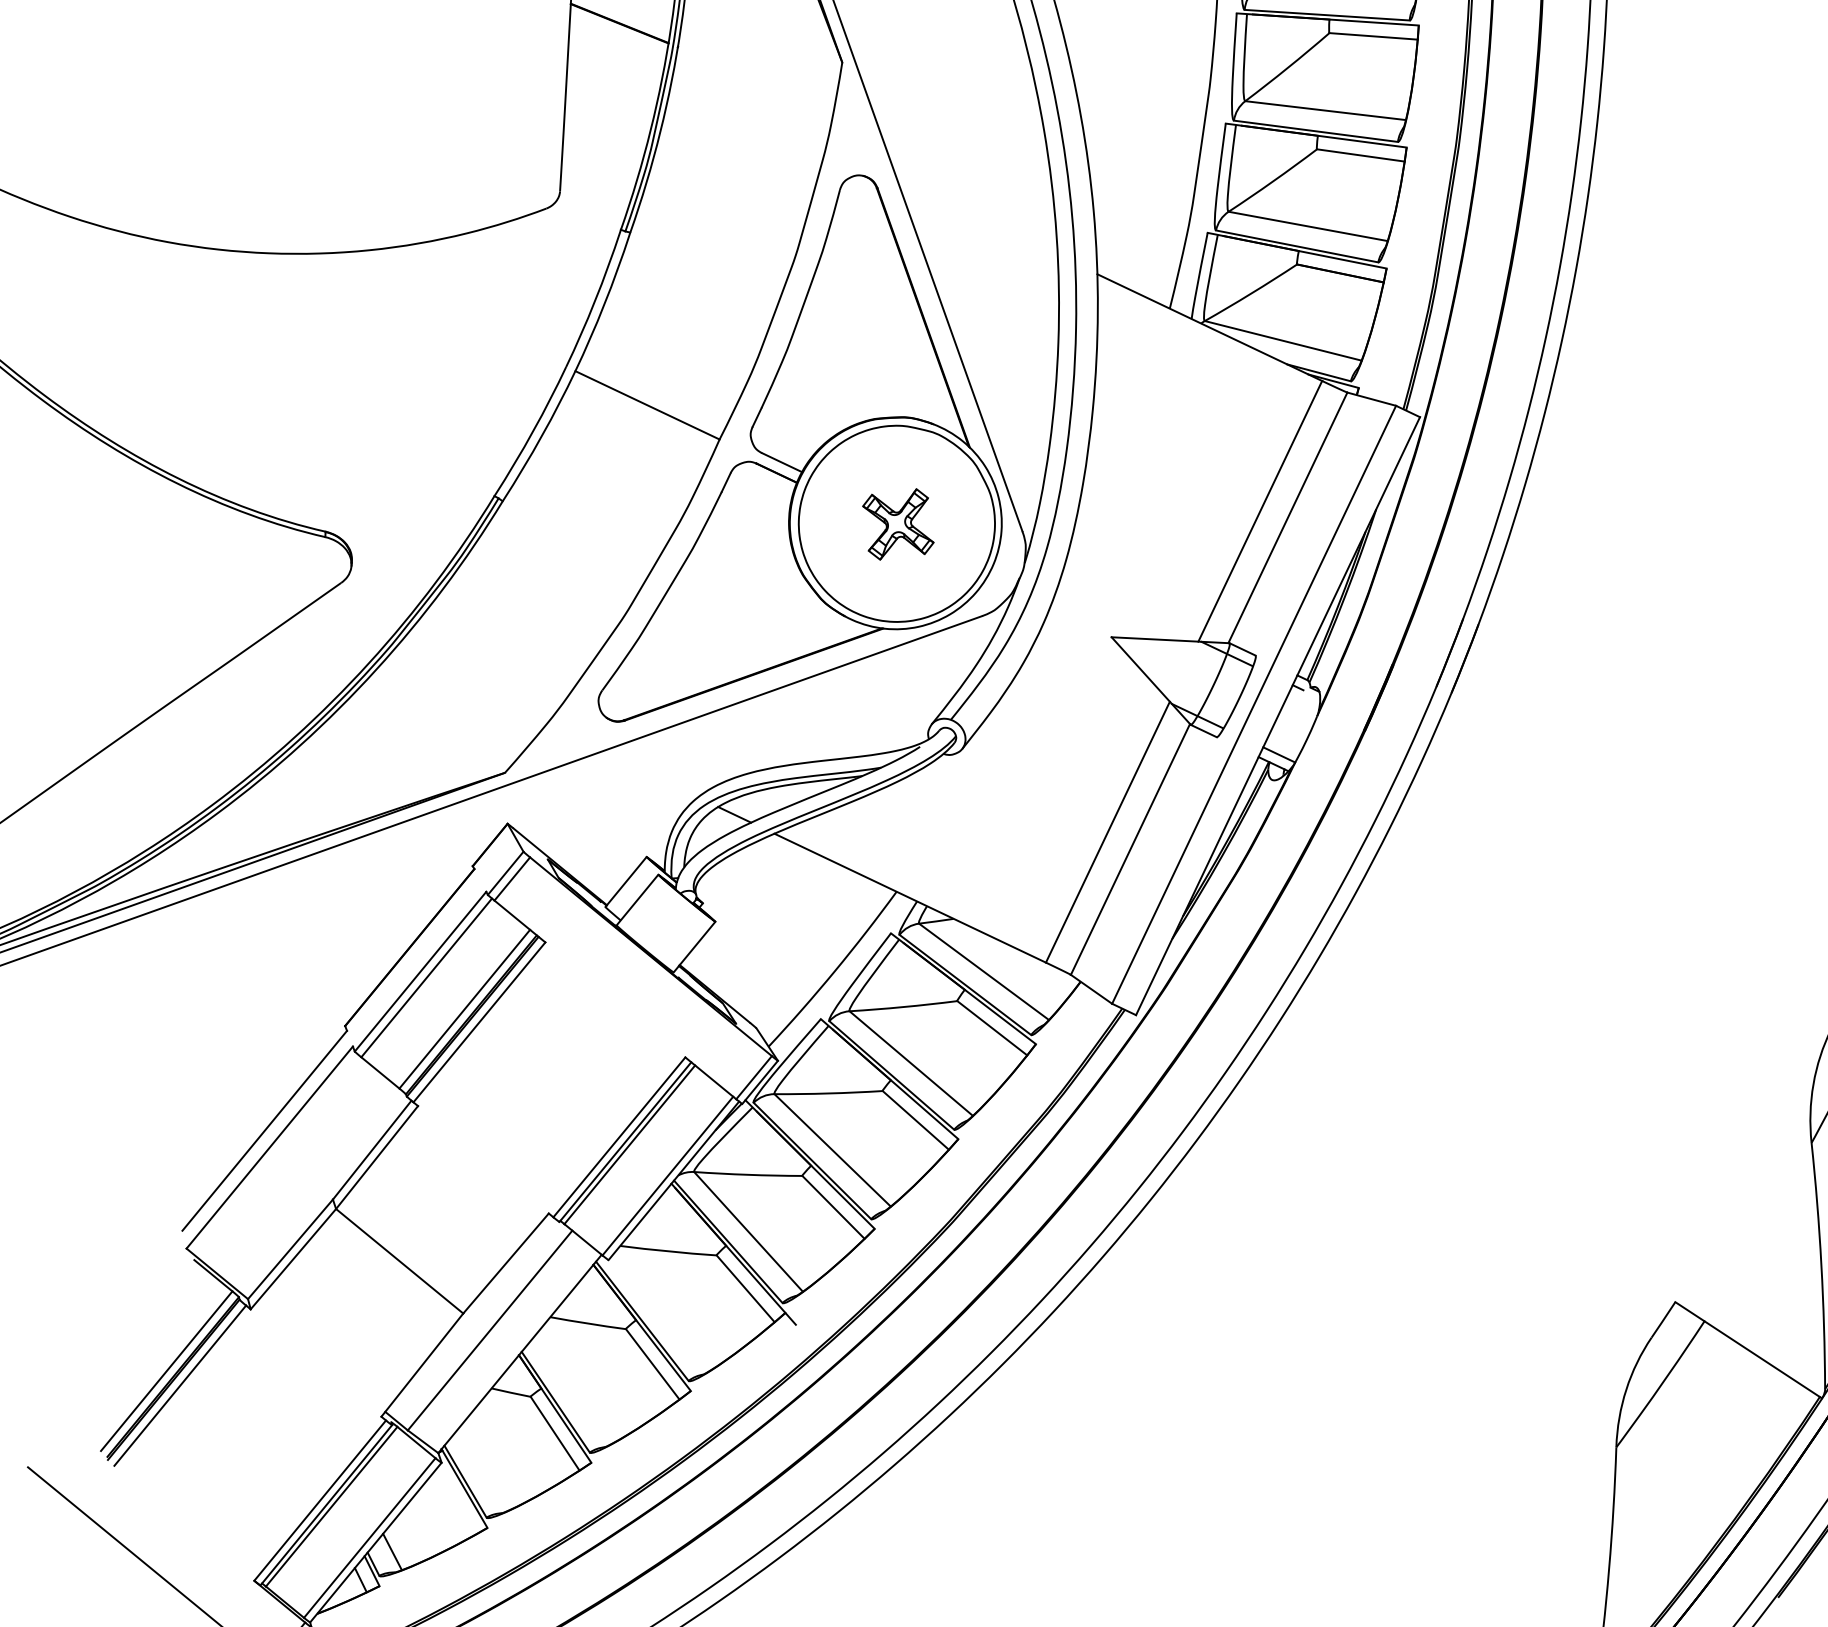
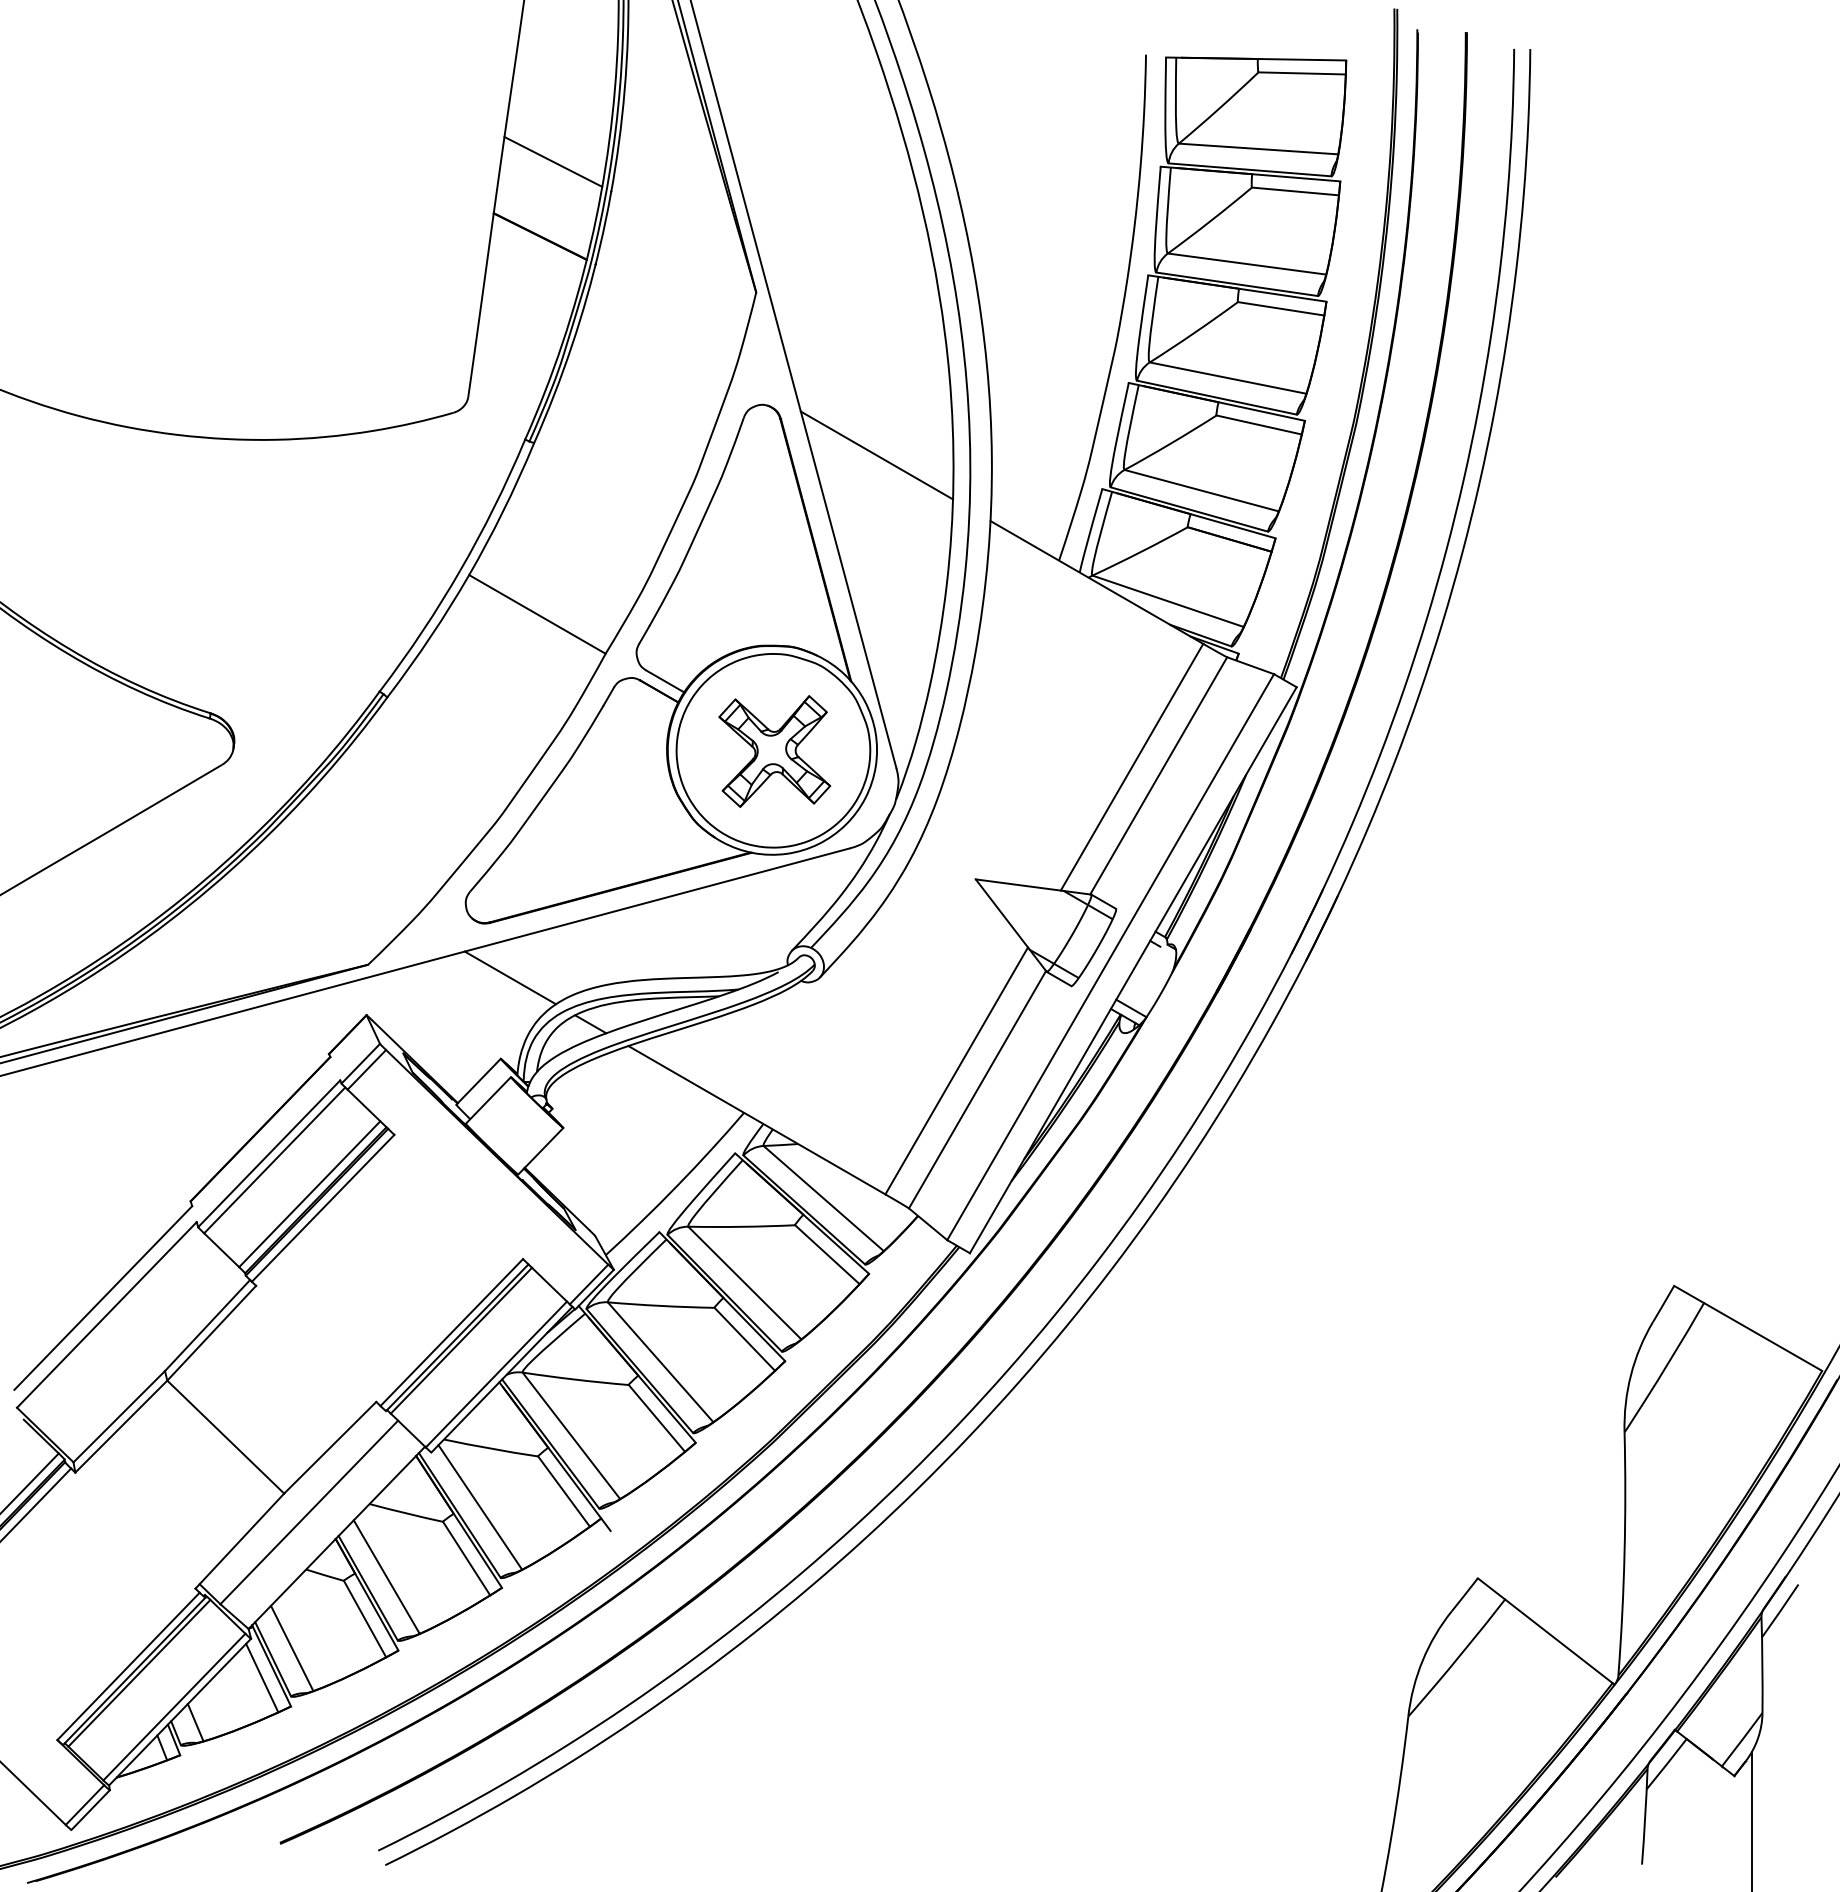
line: (976, 217) -> (876, 455), added
part: (898, 524) -> (774, 751), size x1.67
line: (649, 774) -> (510, 977), added
line: (662, 1311) -> (480, 1507), added
line: (573, 1388) -> (386, 1576), added
line: (484, 1469) -> (292, 1648), added
line: (456, 1500) -> (262, 1677), added

